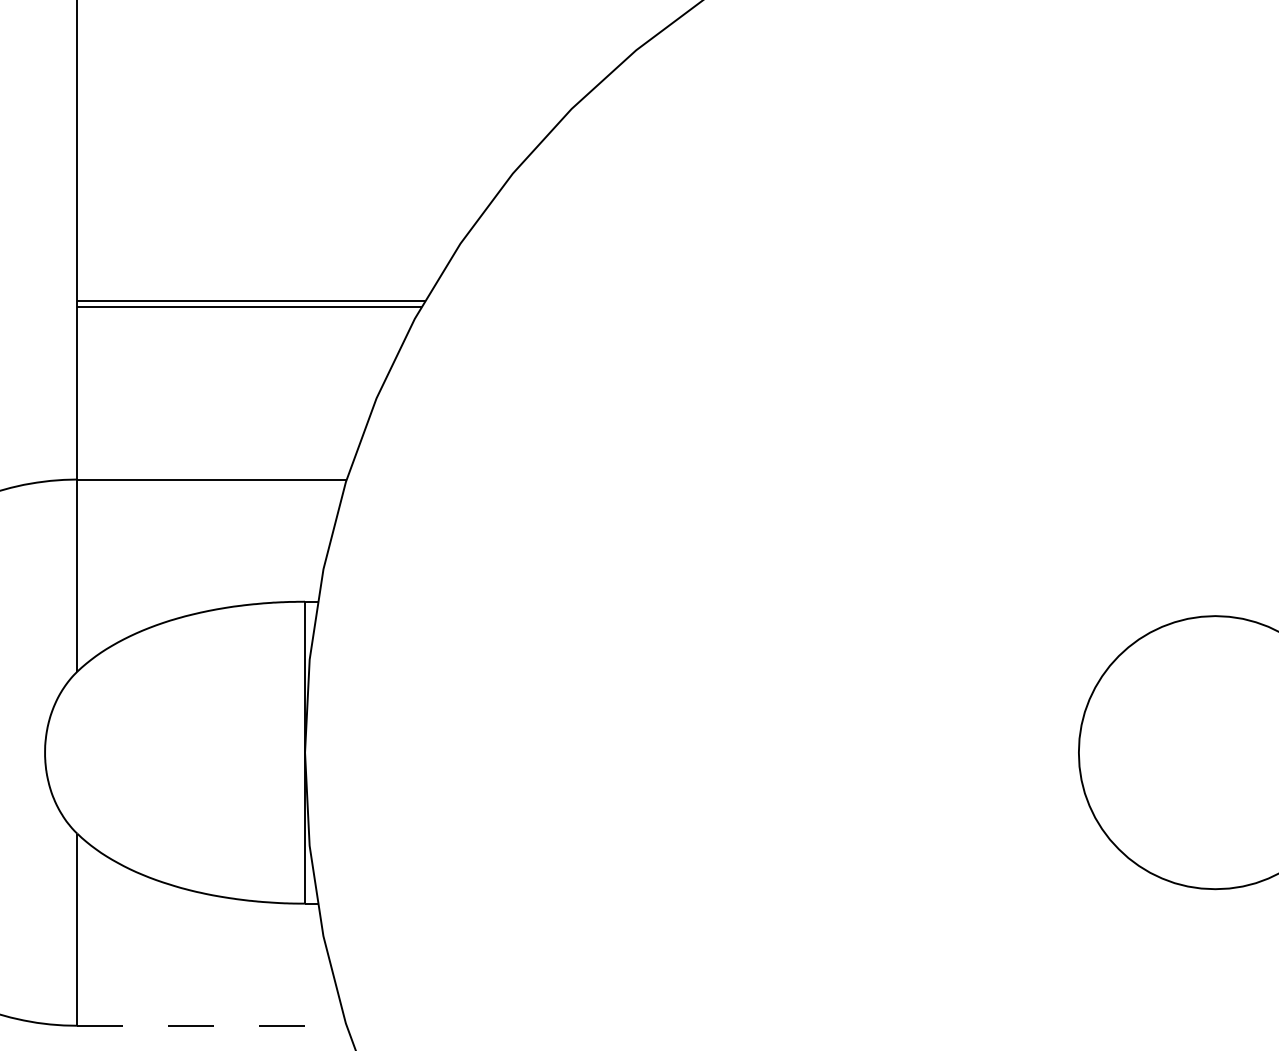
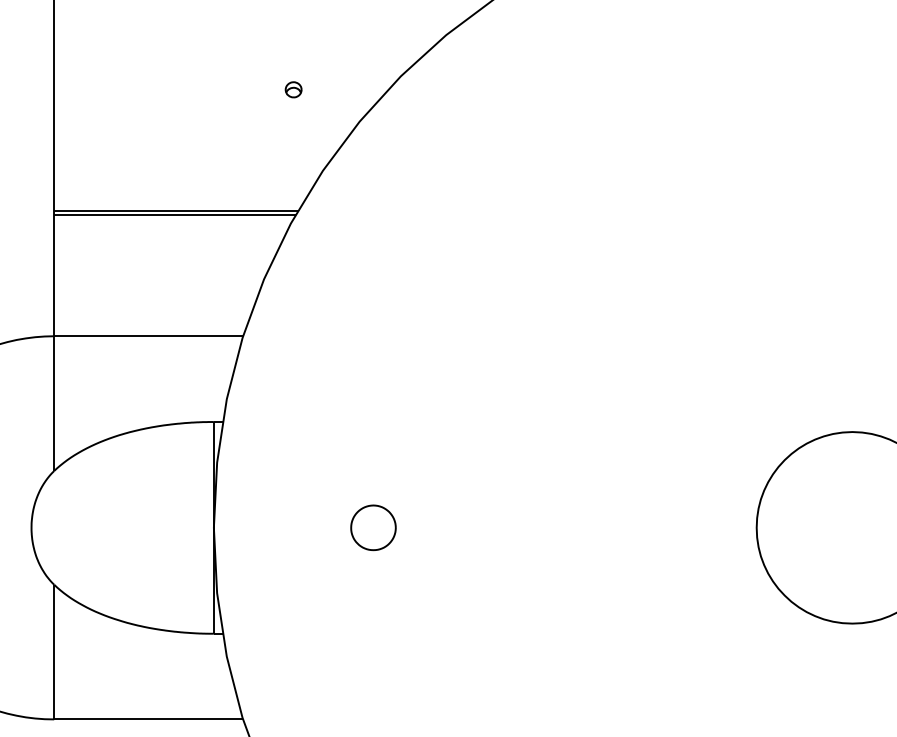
part: (418, 127) -> (293, 89), added
part: (532, 752) -> (373, 527), added
line: (211, 1025) -> (148, 719), dashed -> solid

